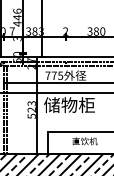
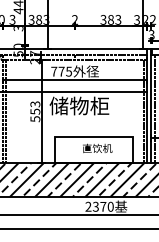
text: (12, 31) -> (12, 19), 7 -> 3
text: (102, 31) -> (118, 19), 380 -> 383
text: (31, 109) -> (35, 111), 523 -> 553

